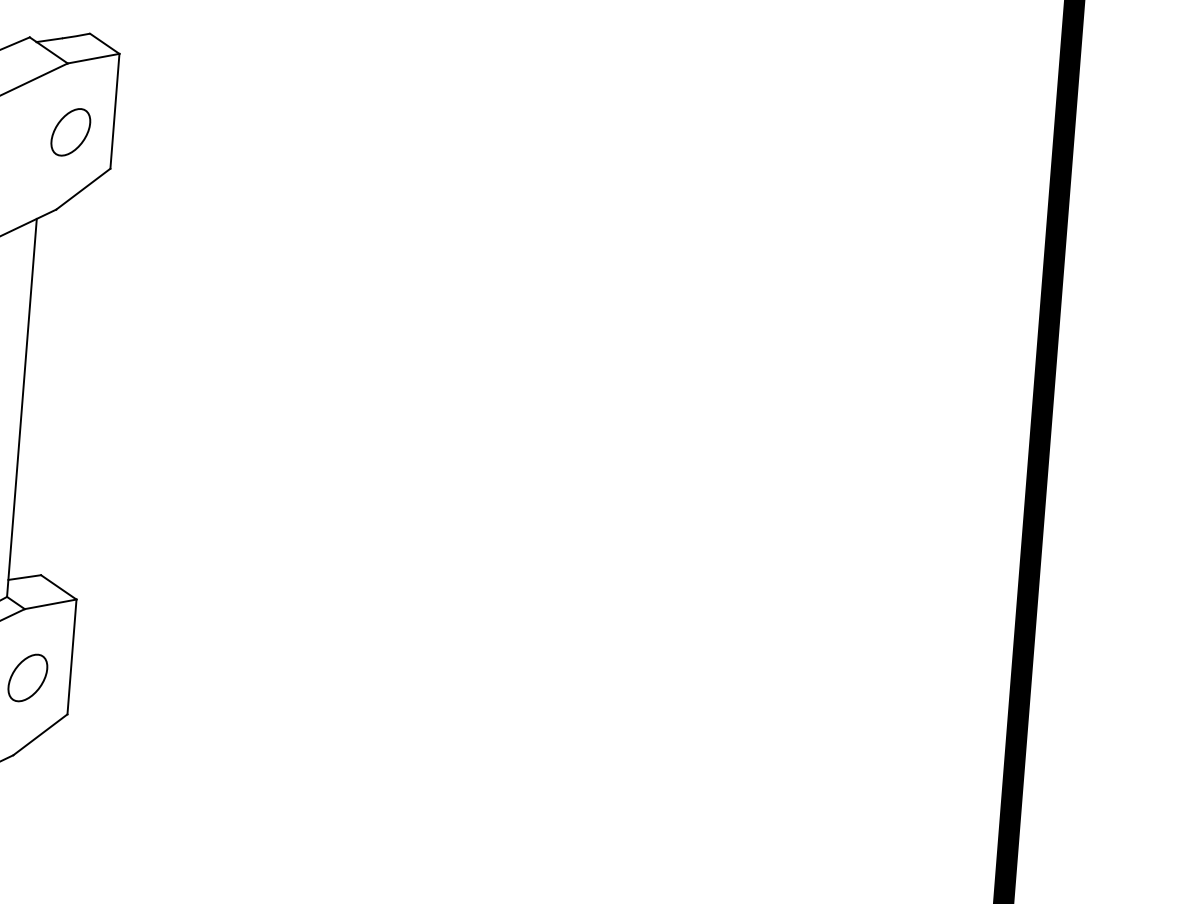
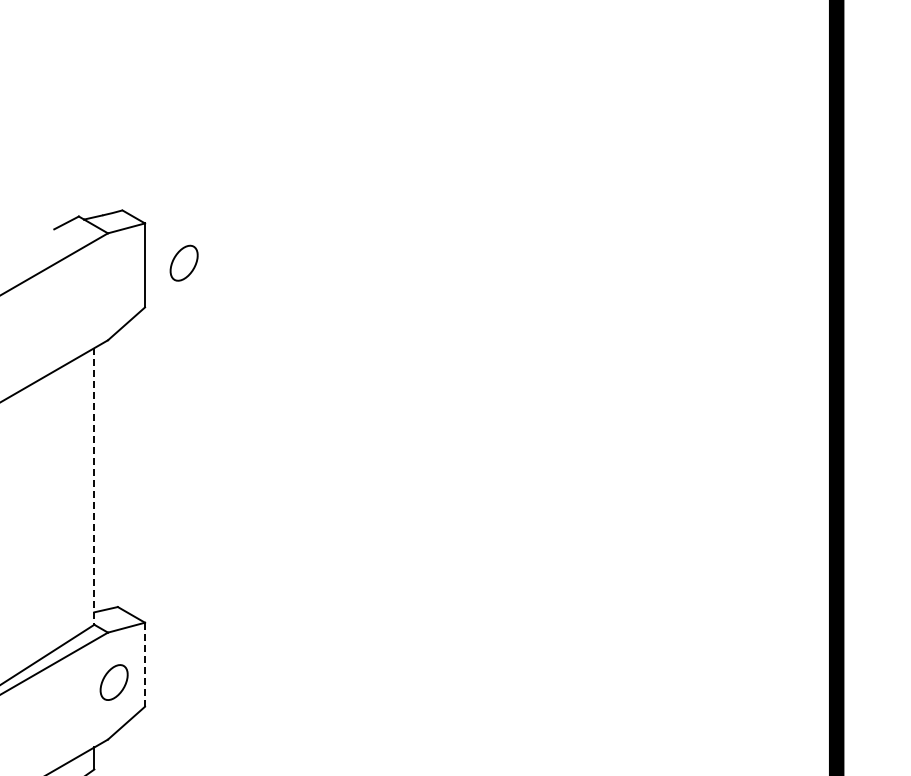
part: (70, 131) -> (183, 262), moved
line: (22, 407) -> (94, 486), solid -> dashed
line: (72, 658) -> (145, 665), solid -> dashed

